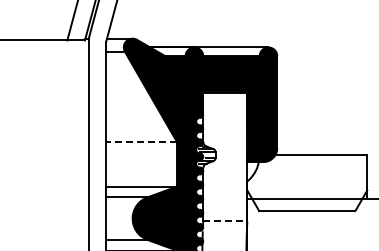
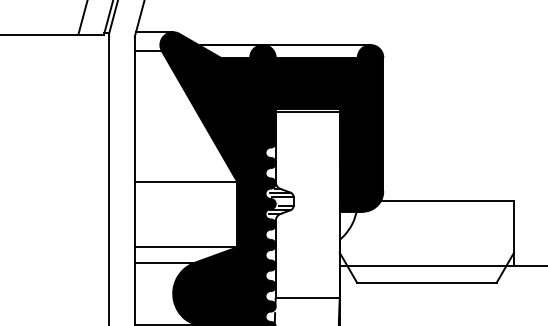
line: (141, 141) -> (186, 181), dashed -> solid
line: (225, 221) -> (308, 297), dashed -> solid

